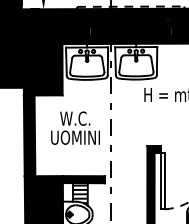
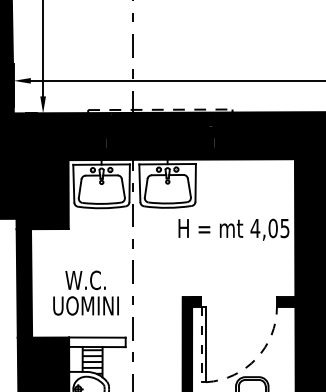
text: (75, 127) -> (85, 292), moved
fill: (84, 179) -> (97, 342), removed
line: (161, 181) -> (201, 344), solid -> dashed

